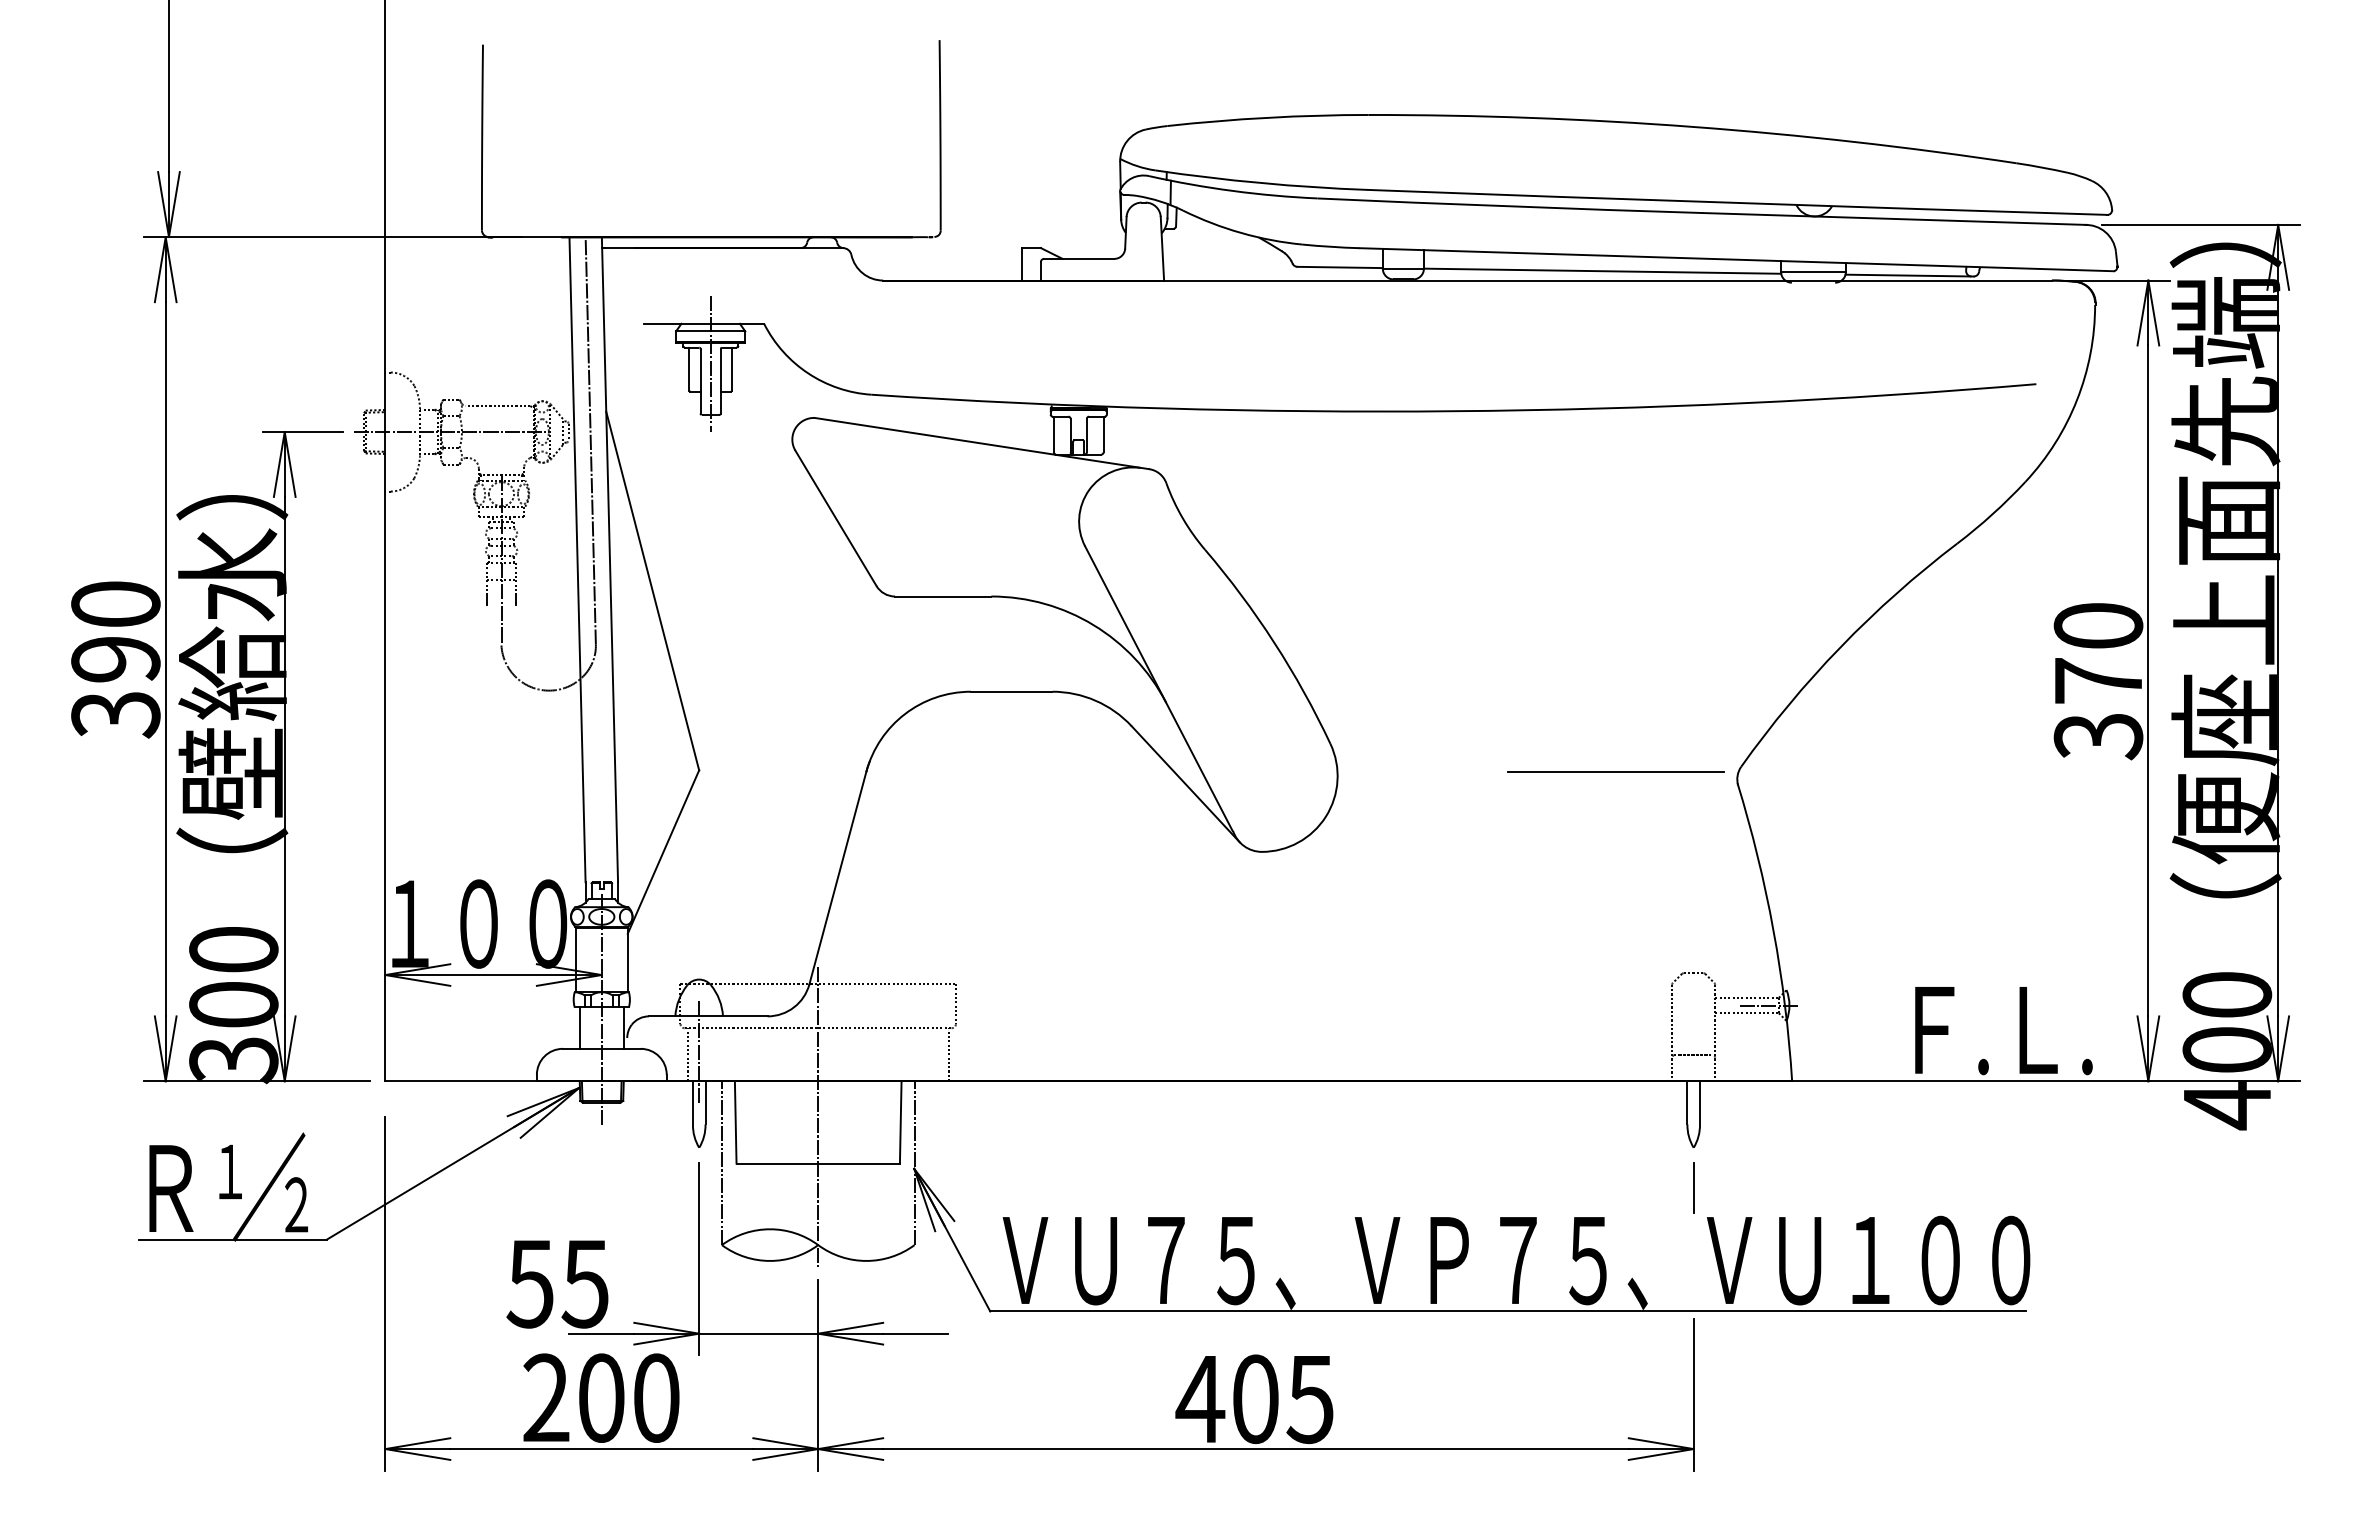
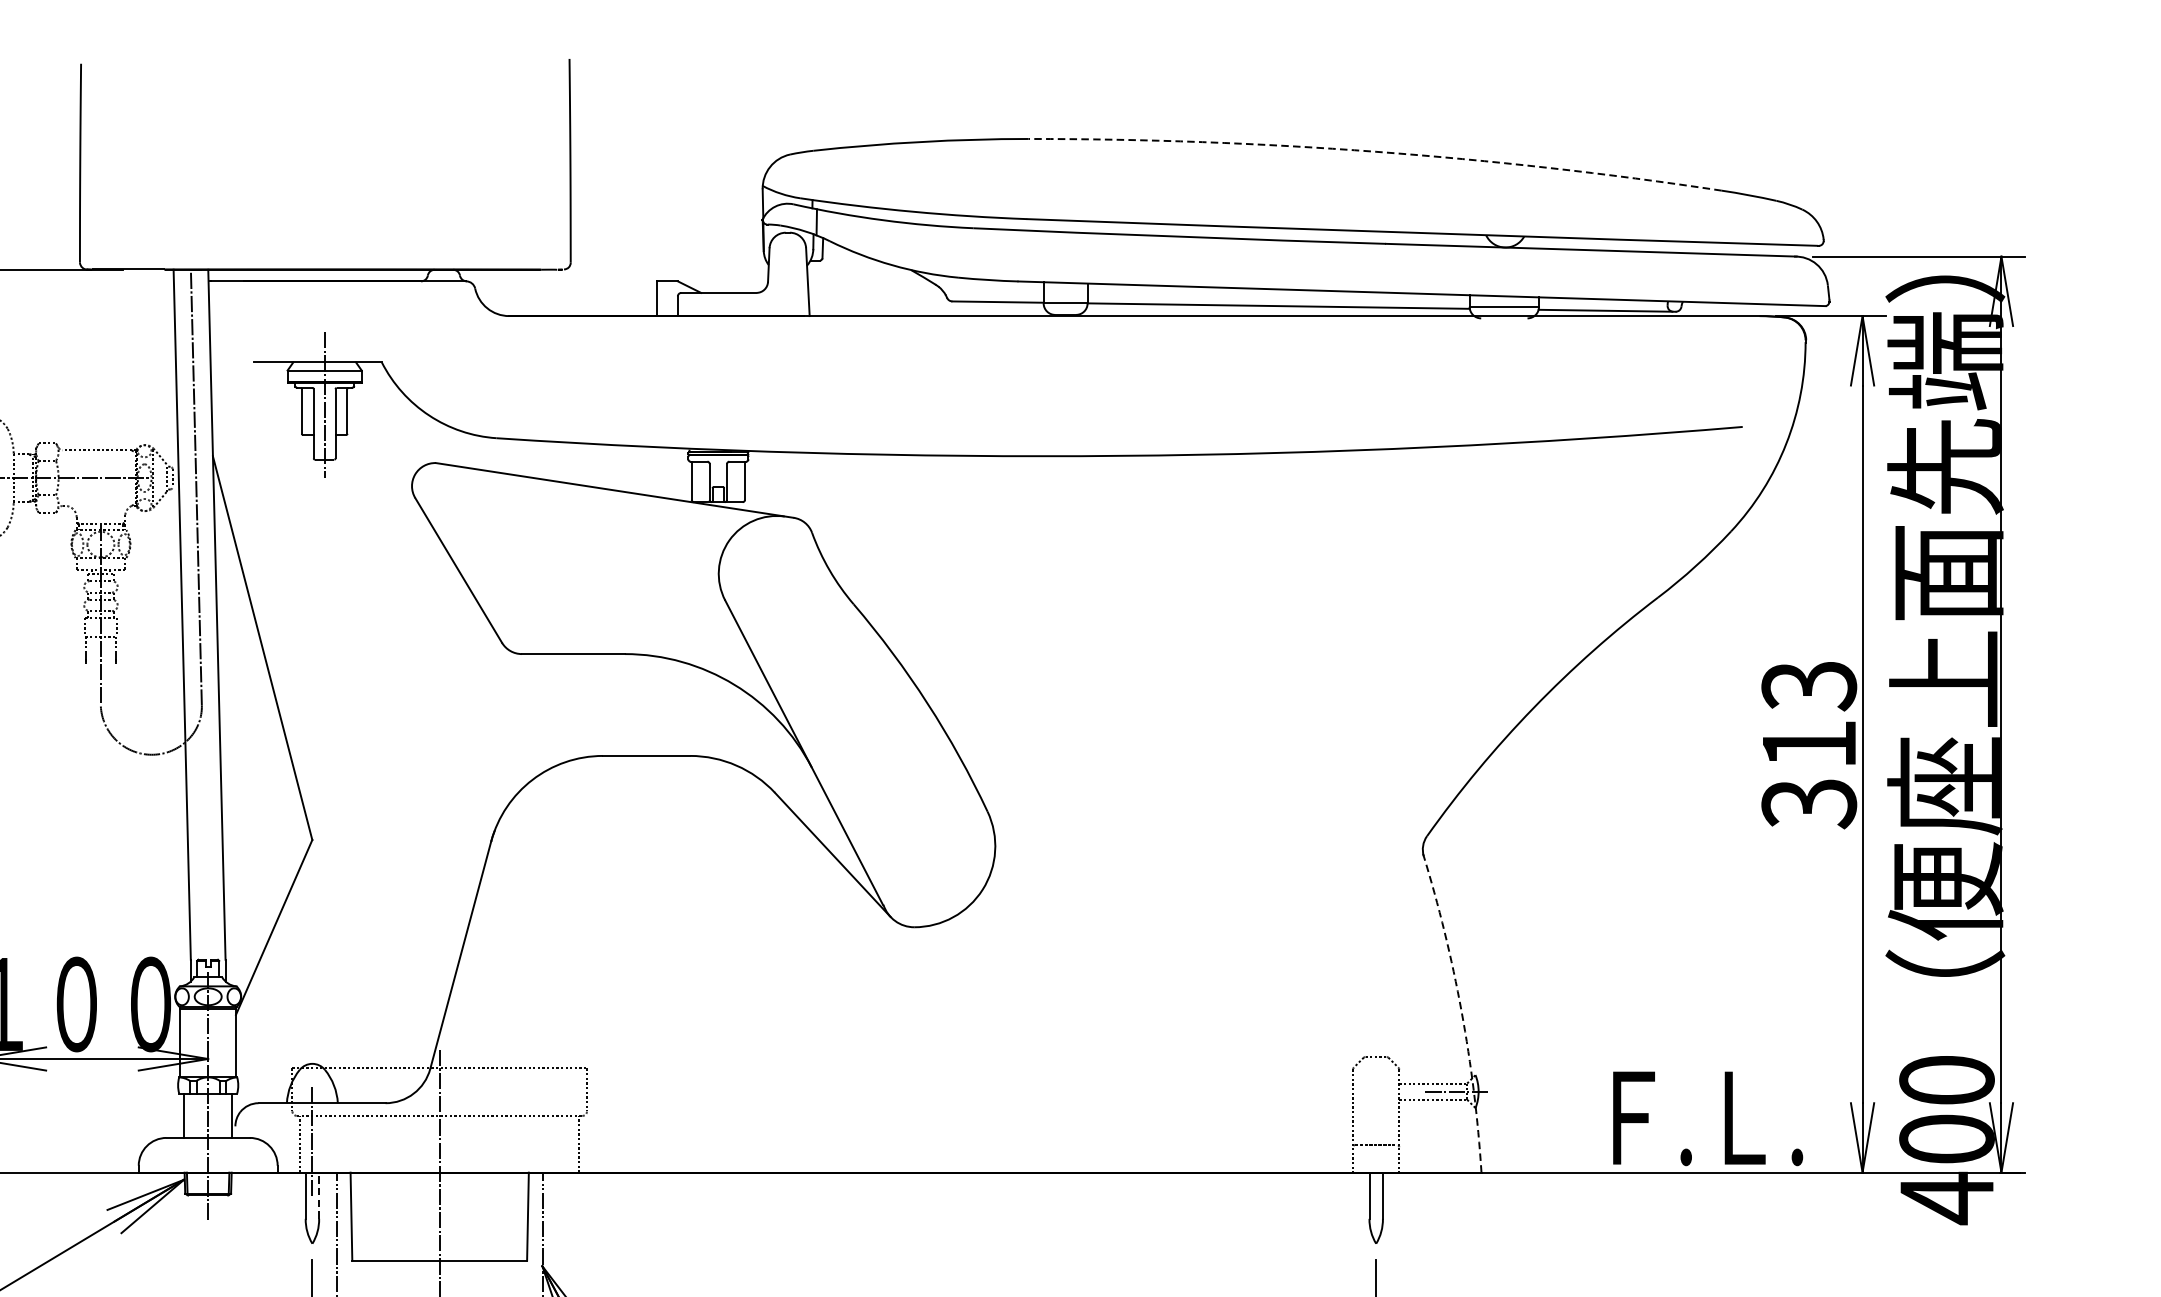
arc: (1693, 126) -> (1375, 151), solid -> dashed
text: (2098, 653) -> (1809, 715), 370 -> 313
line: (1615, 771) -> (1292, 841), removed
arc: (1773, 930) -> (1461, 1011), solid -> dashed
line: (705, 1102) -> (319, 1195), solid -> dashed

